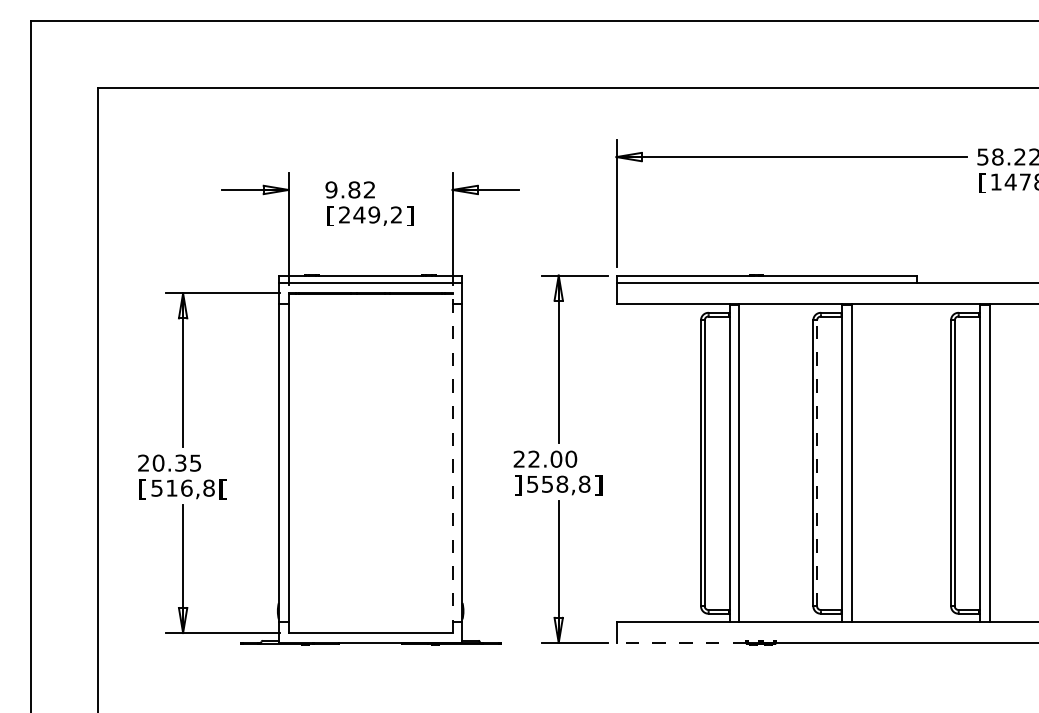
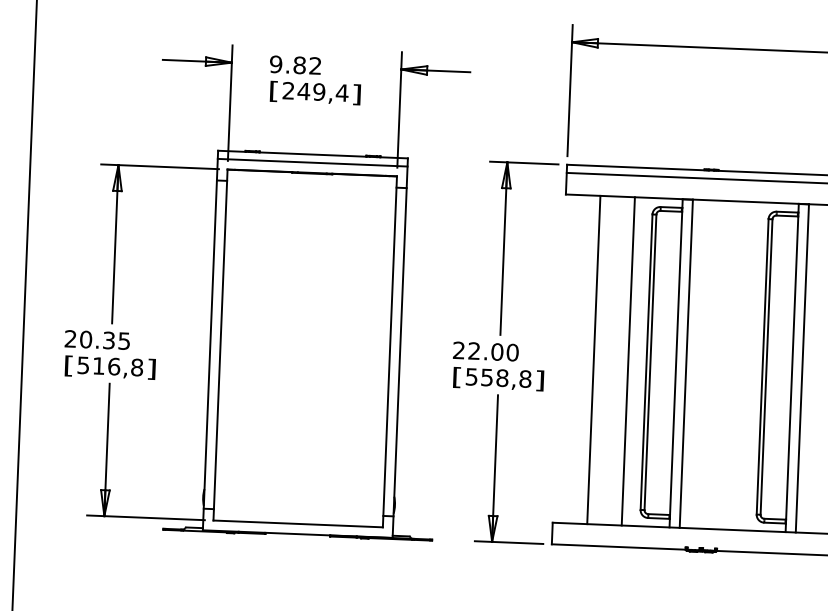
text: (396, 214) -> (342, 92), 249,2 -> 249,4
line: (452, 463) -> (389, 352), dashed -> solid
line: (649, 463) -> (593, 360), added
line: (683, 463) -> (628, 361), added
line: (817, 463) -> (766, 367), dashed -> solid
text: (518, 485) -> (457, 377), ] -> [
text: (222, 489) -> (151, 369), [ -> ]
line: (681, 642) -> (618, 546), dashed -> solid

